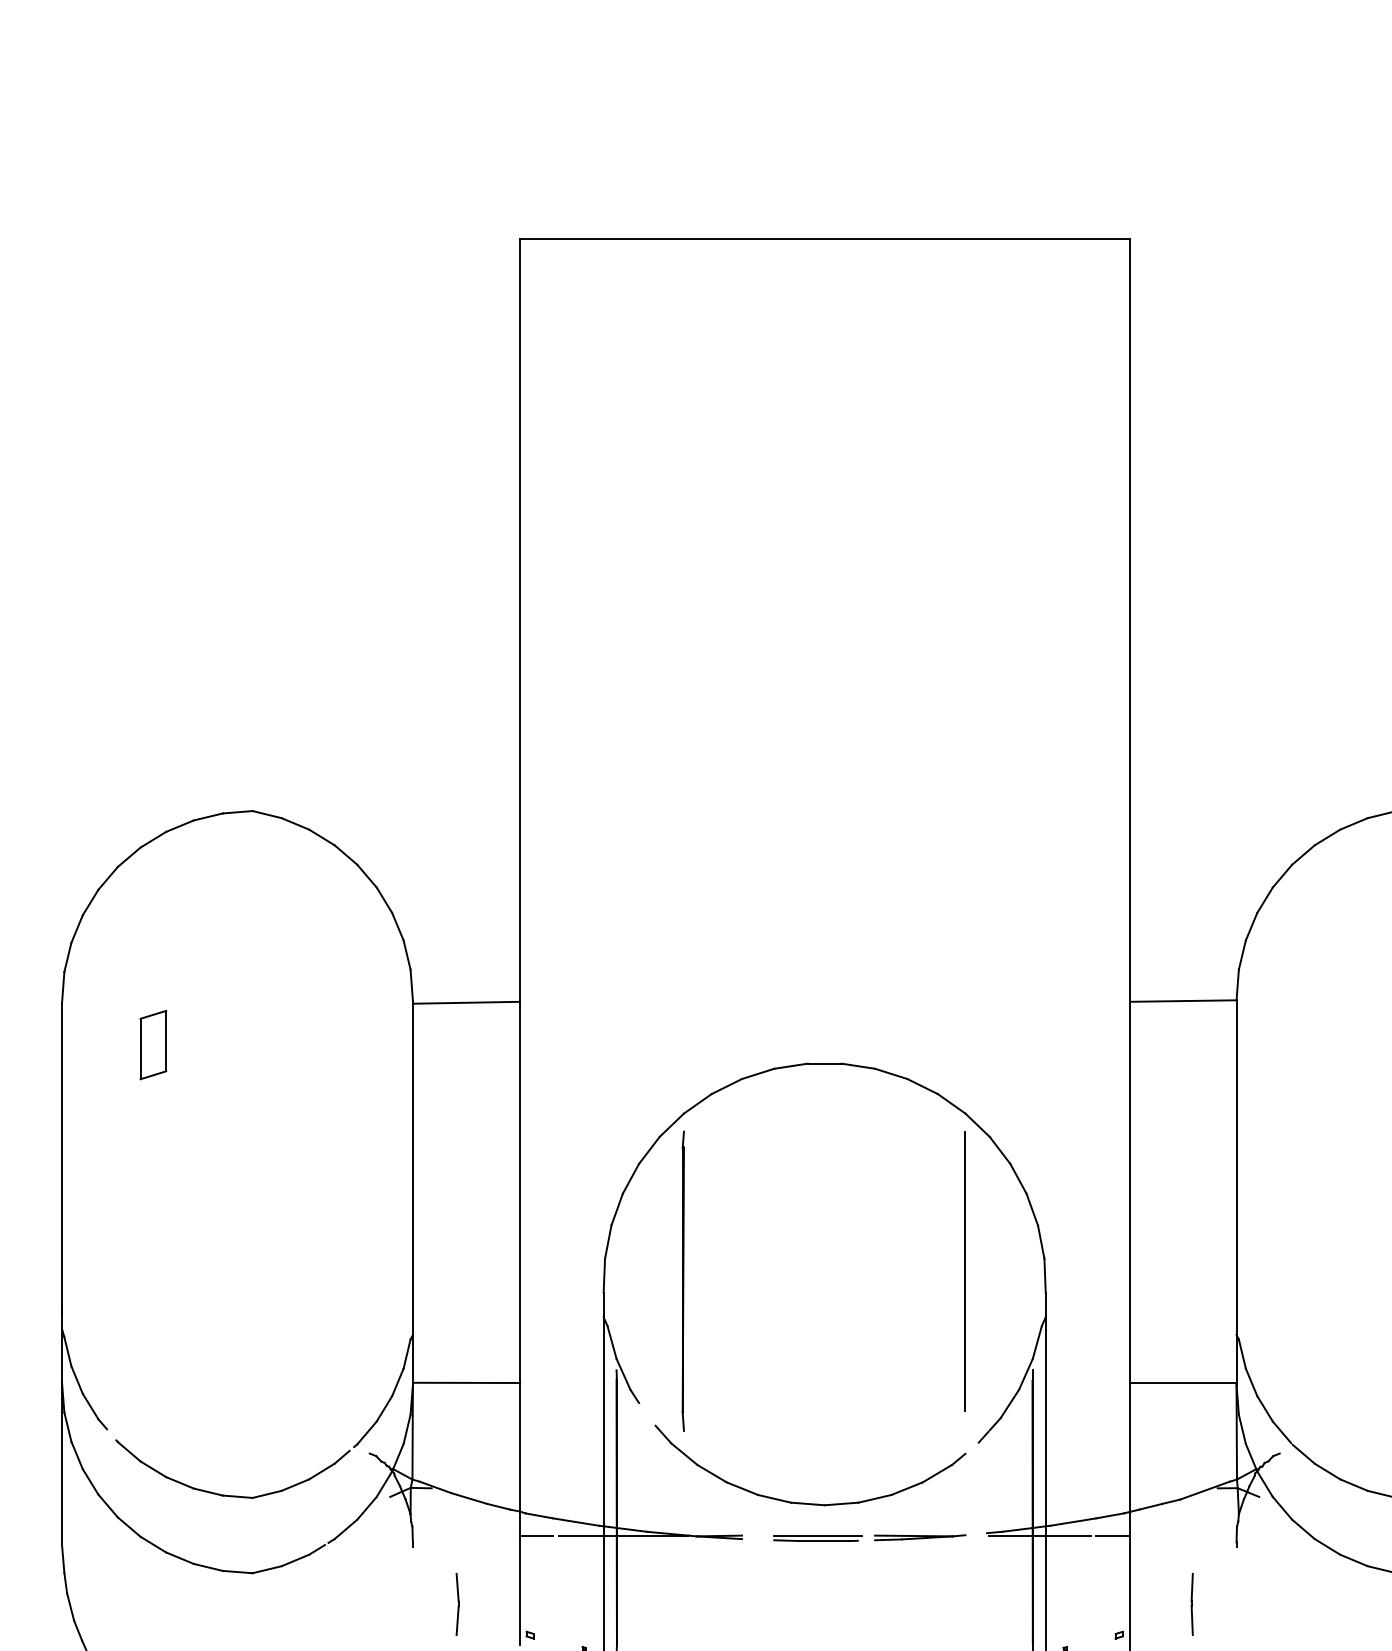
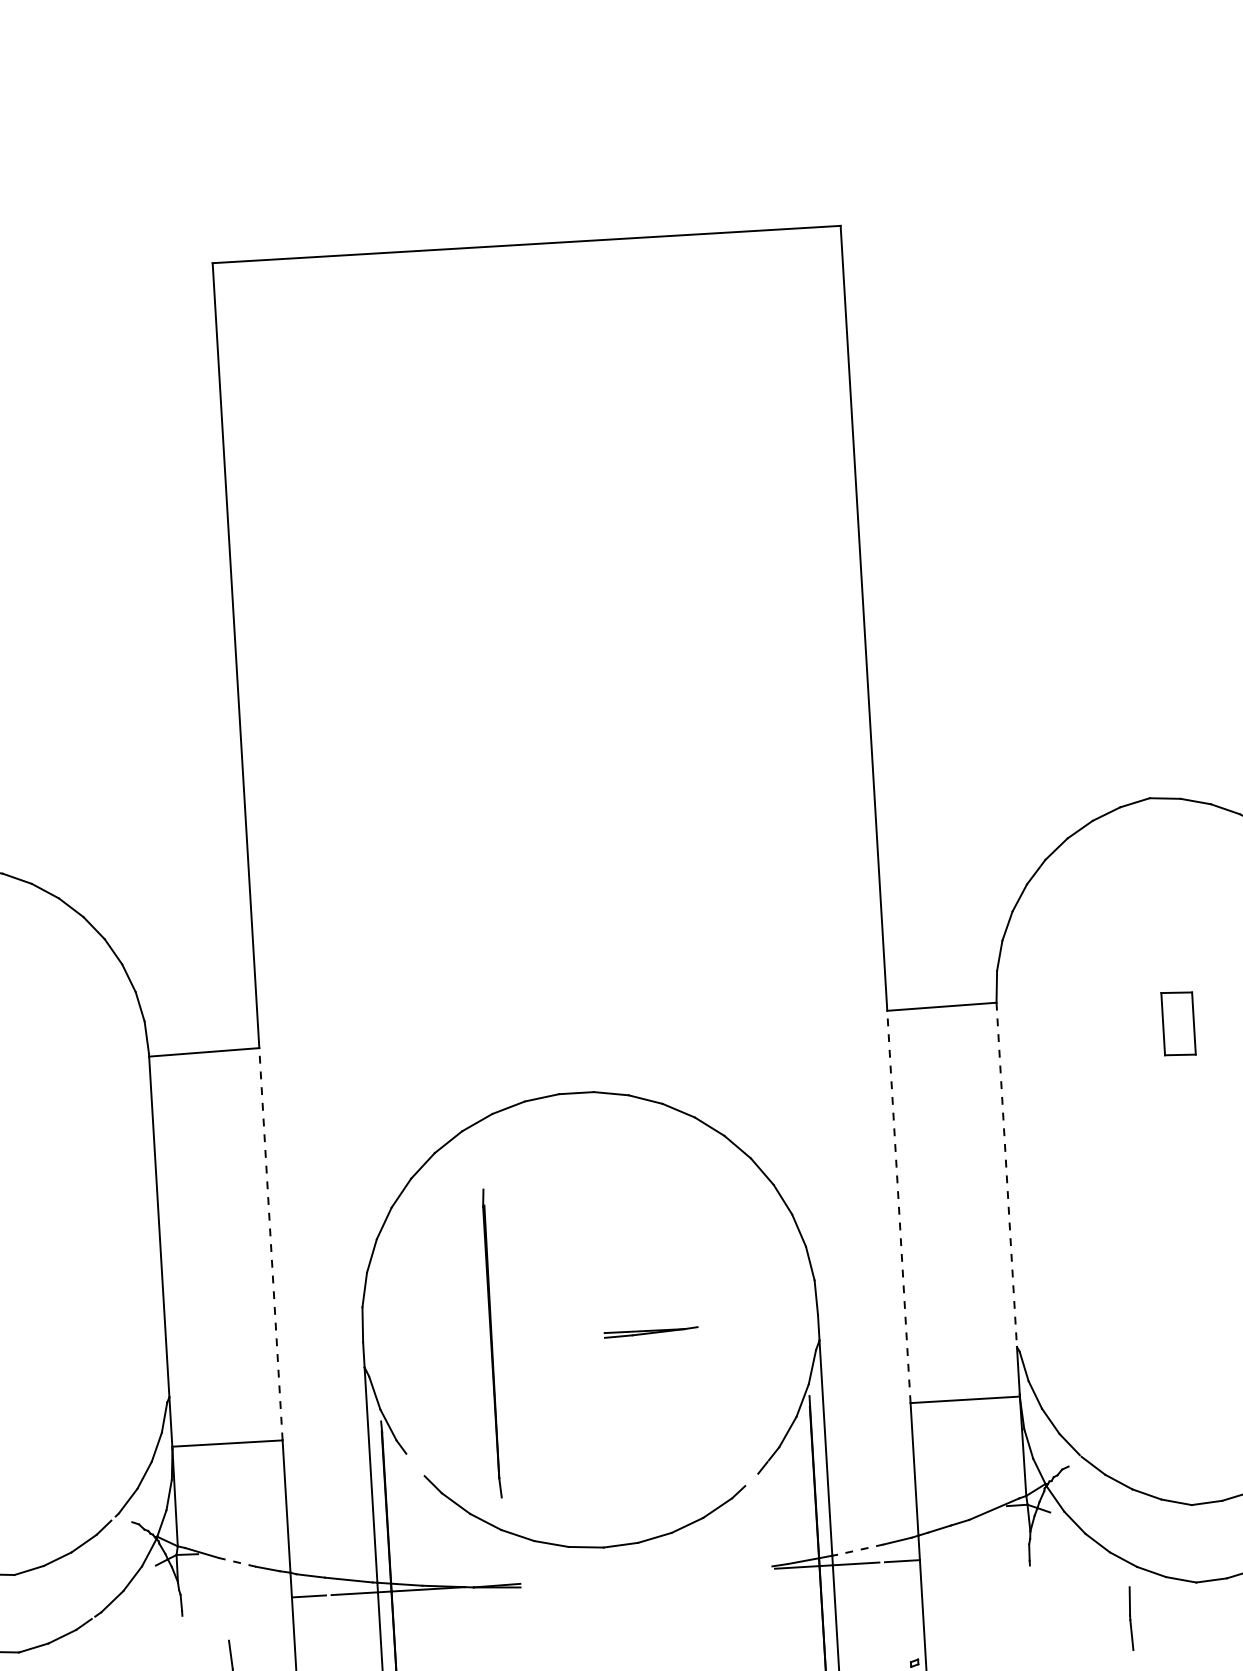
line: (1236, 1168) -> (1006, 1175), solid -> dashed
line: (520, 1192) -> (271, 1244), solid -> dashed
line: (1130, 1192) -> (899, 1207), solid -> dashed
line: (965, 1270) -> (734, 1297), removed
part: (682, 1280) -> (491, 1342), moved
line: (469, 1498) -> (237, 1562), solid -> dashed
line: (1072, 1522) -> (859, 1550), solid -> dashed
part: (920, 1537) -> (651, 1332), moved
part: (817, 1538) -> (598, 1582), removed
line: (1191, 1604) -> (1130, 1618), moved

